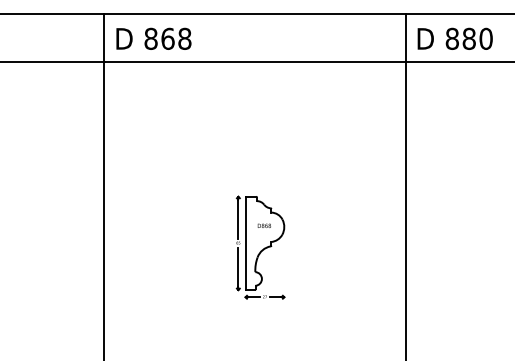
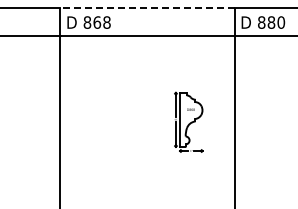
line: (253, 14) -> (146, 8), solid -> dashed
part: (260, 246) -> (188, 121), moved

